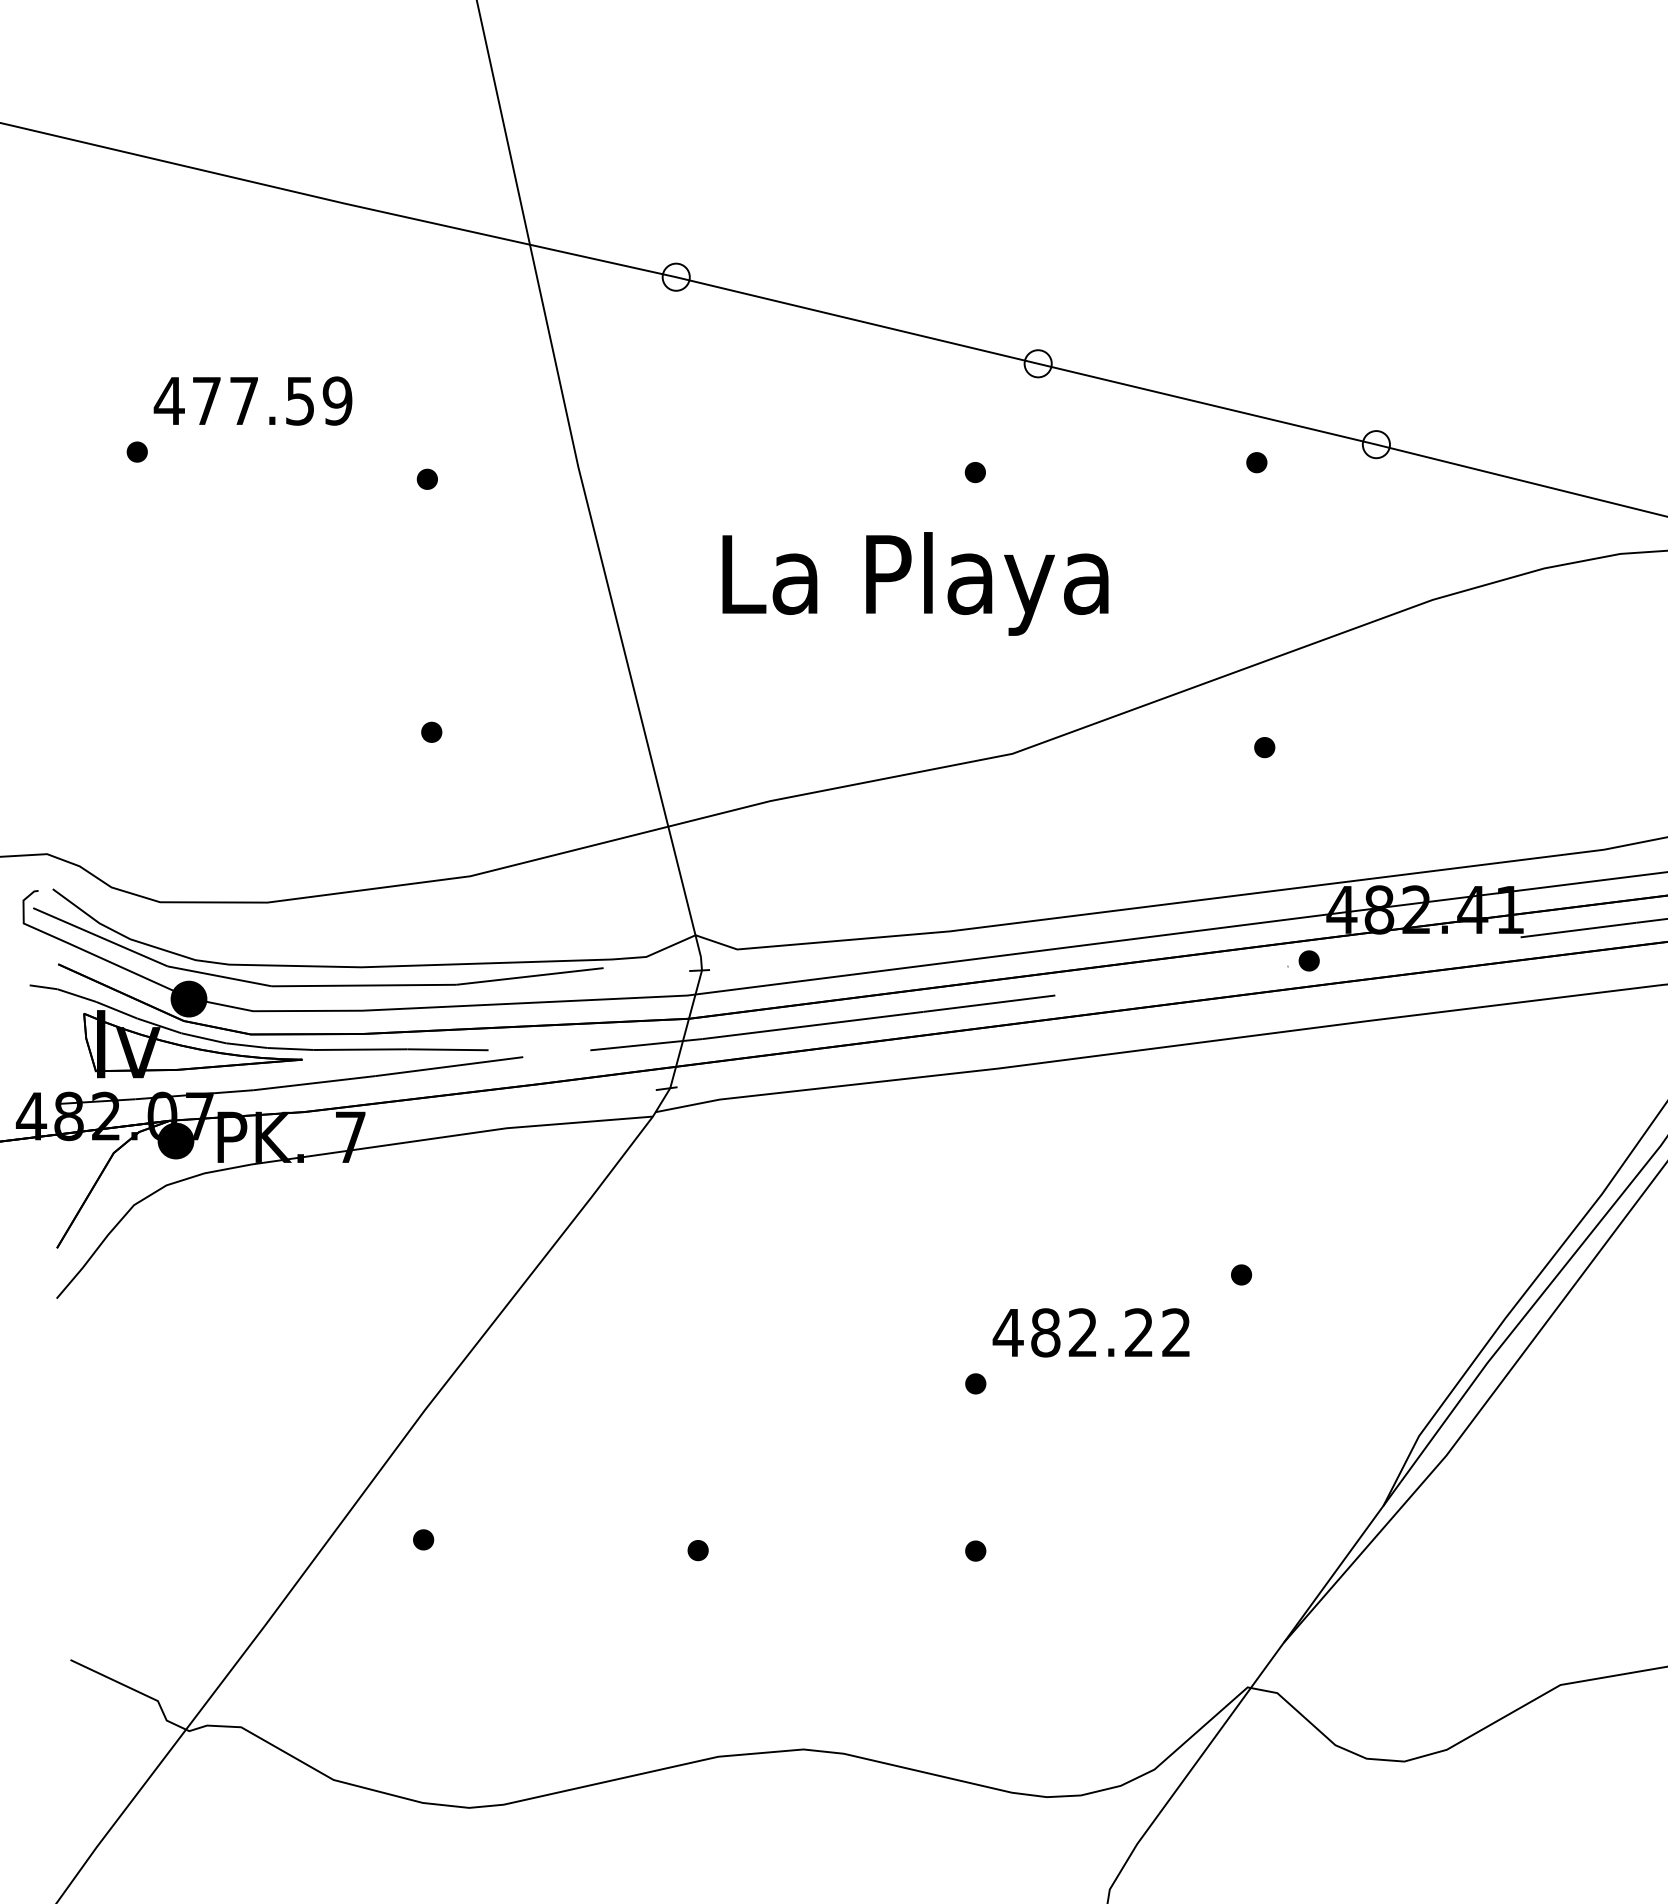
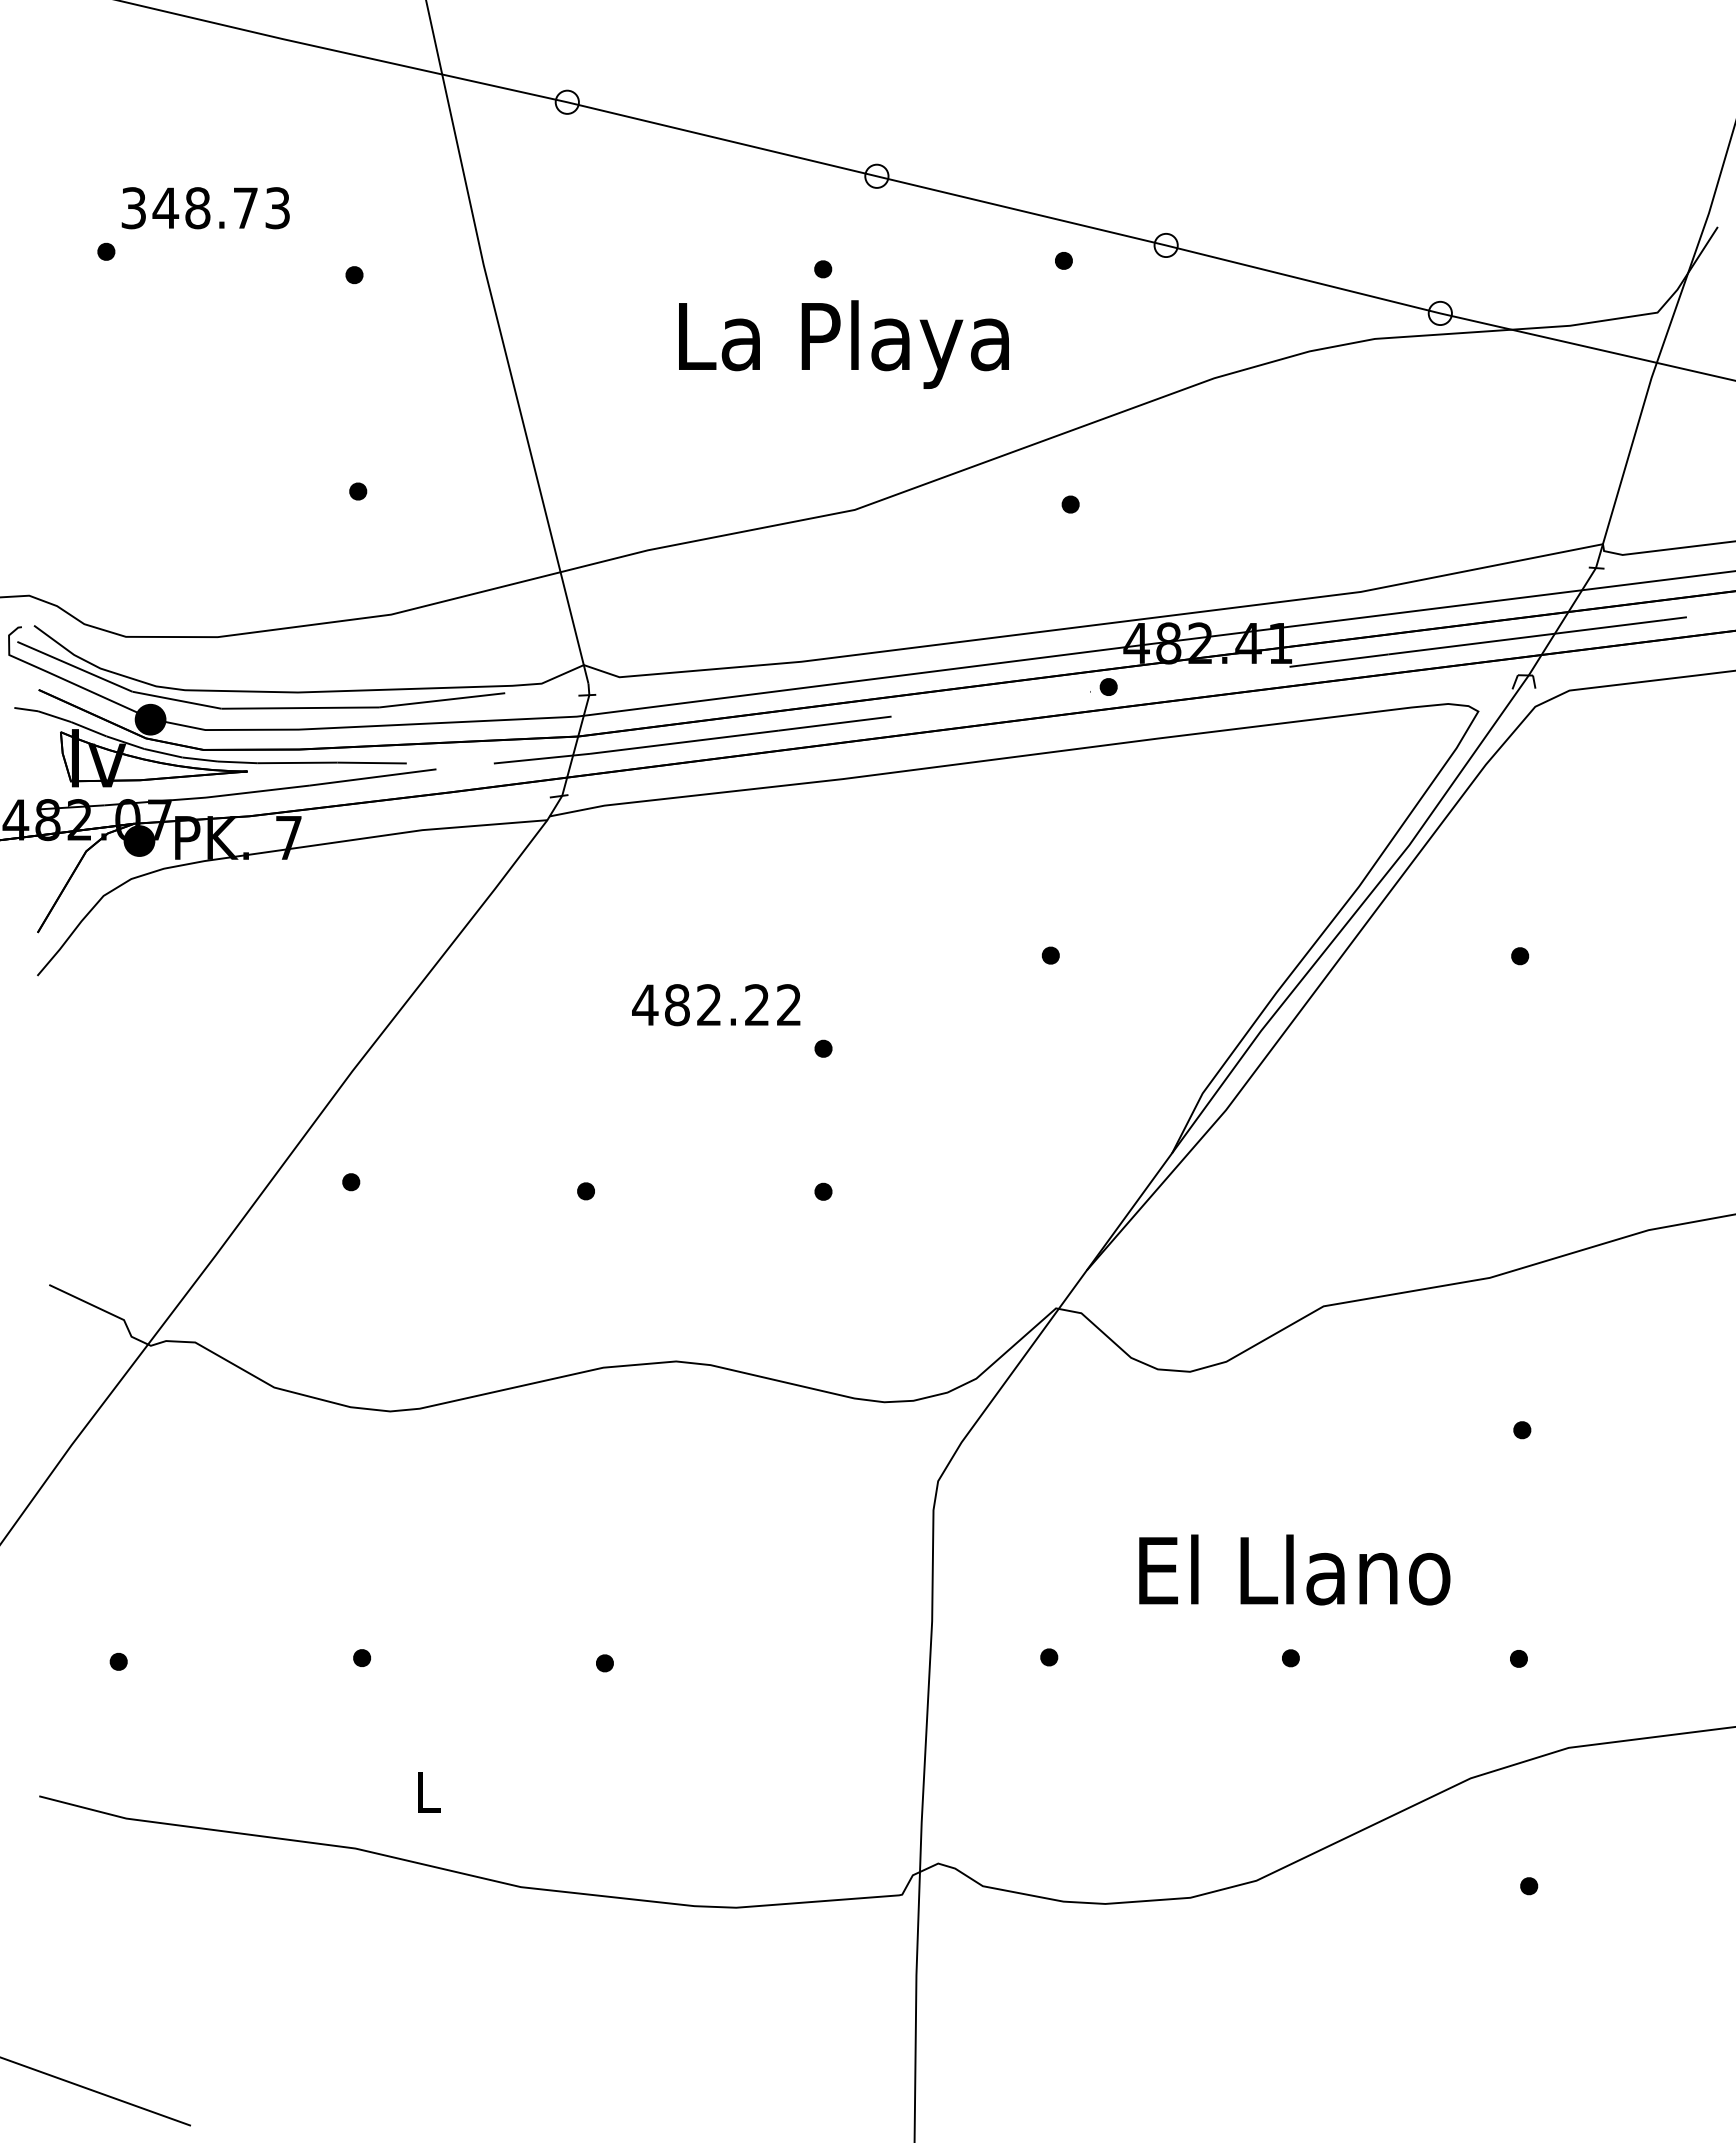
text: (253, 401) -> (205, 208), 477.59 -> 348.73
text: (914, 583) -> (843, 344), moved
text: (1091, 1333) -> (716, 1005), moved

